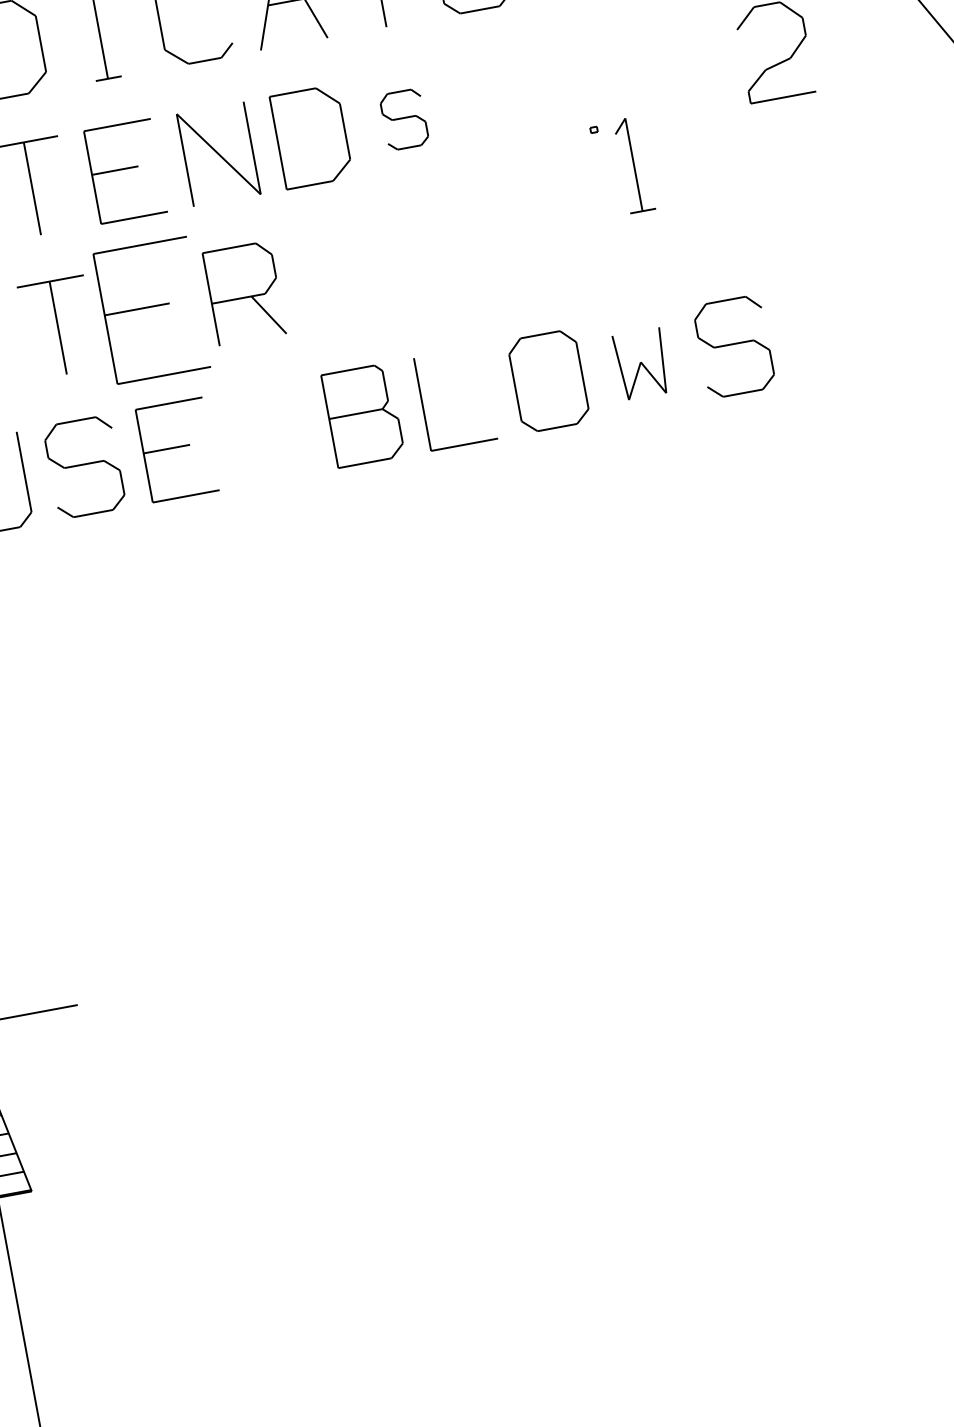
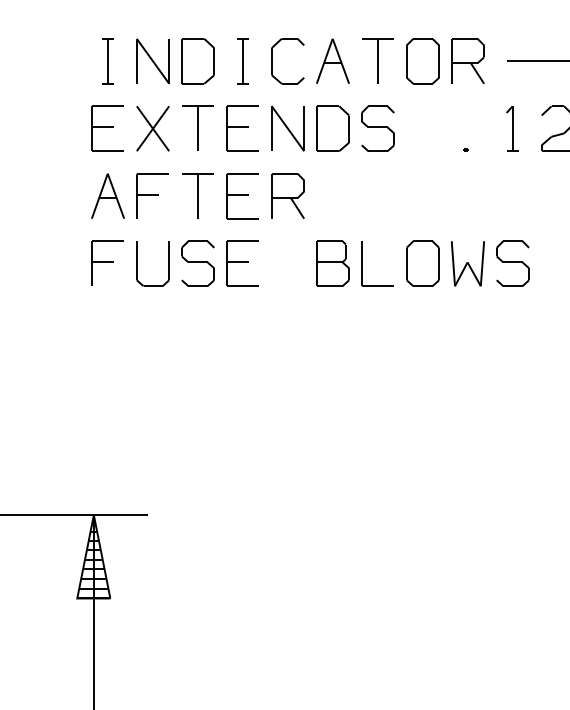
part: (403, 119) -> (377, 128), size x1.67
part: (633, 164) -> (512, 128), moved
part: (150, 311) -> (242, 196), size x0.71
part: (640, 363) -> (467, 263), size x1.43

